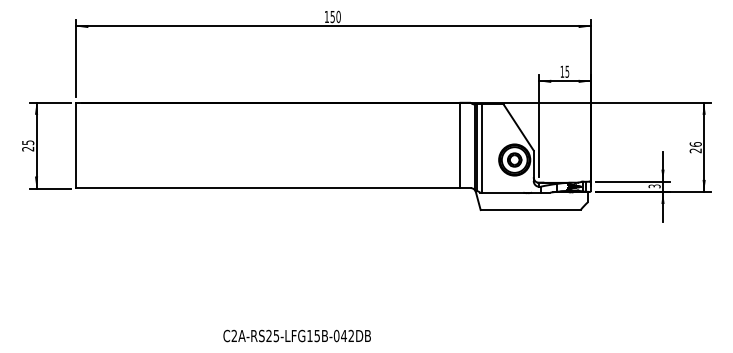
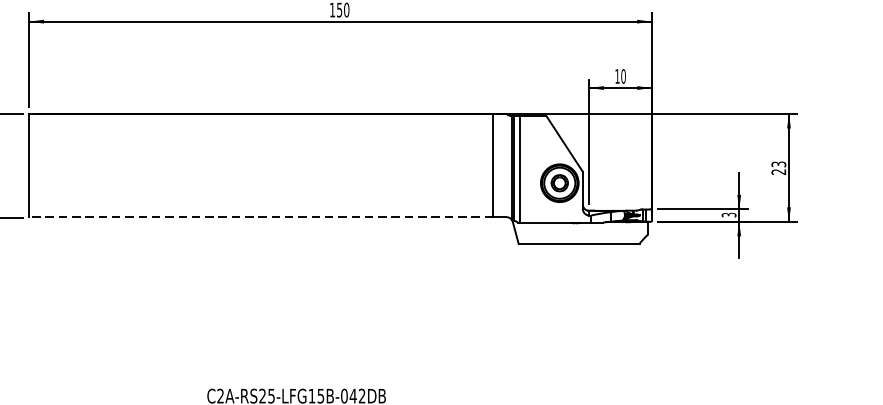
text: (567, 71) -> (623, 76), 15 -> 10
text: (695, 144) -> (778, 164), 26 -> 23
line: (267, 188) -> (260, 217), solid -> dashed

